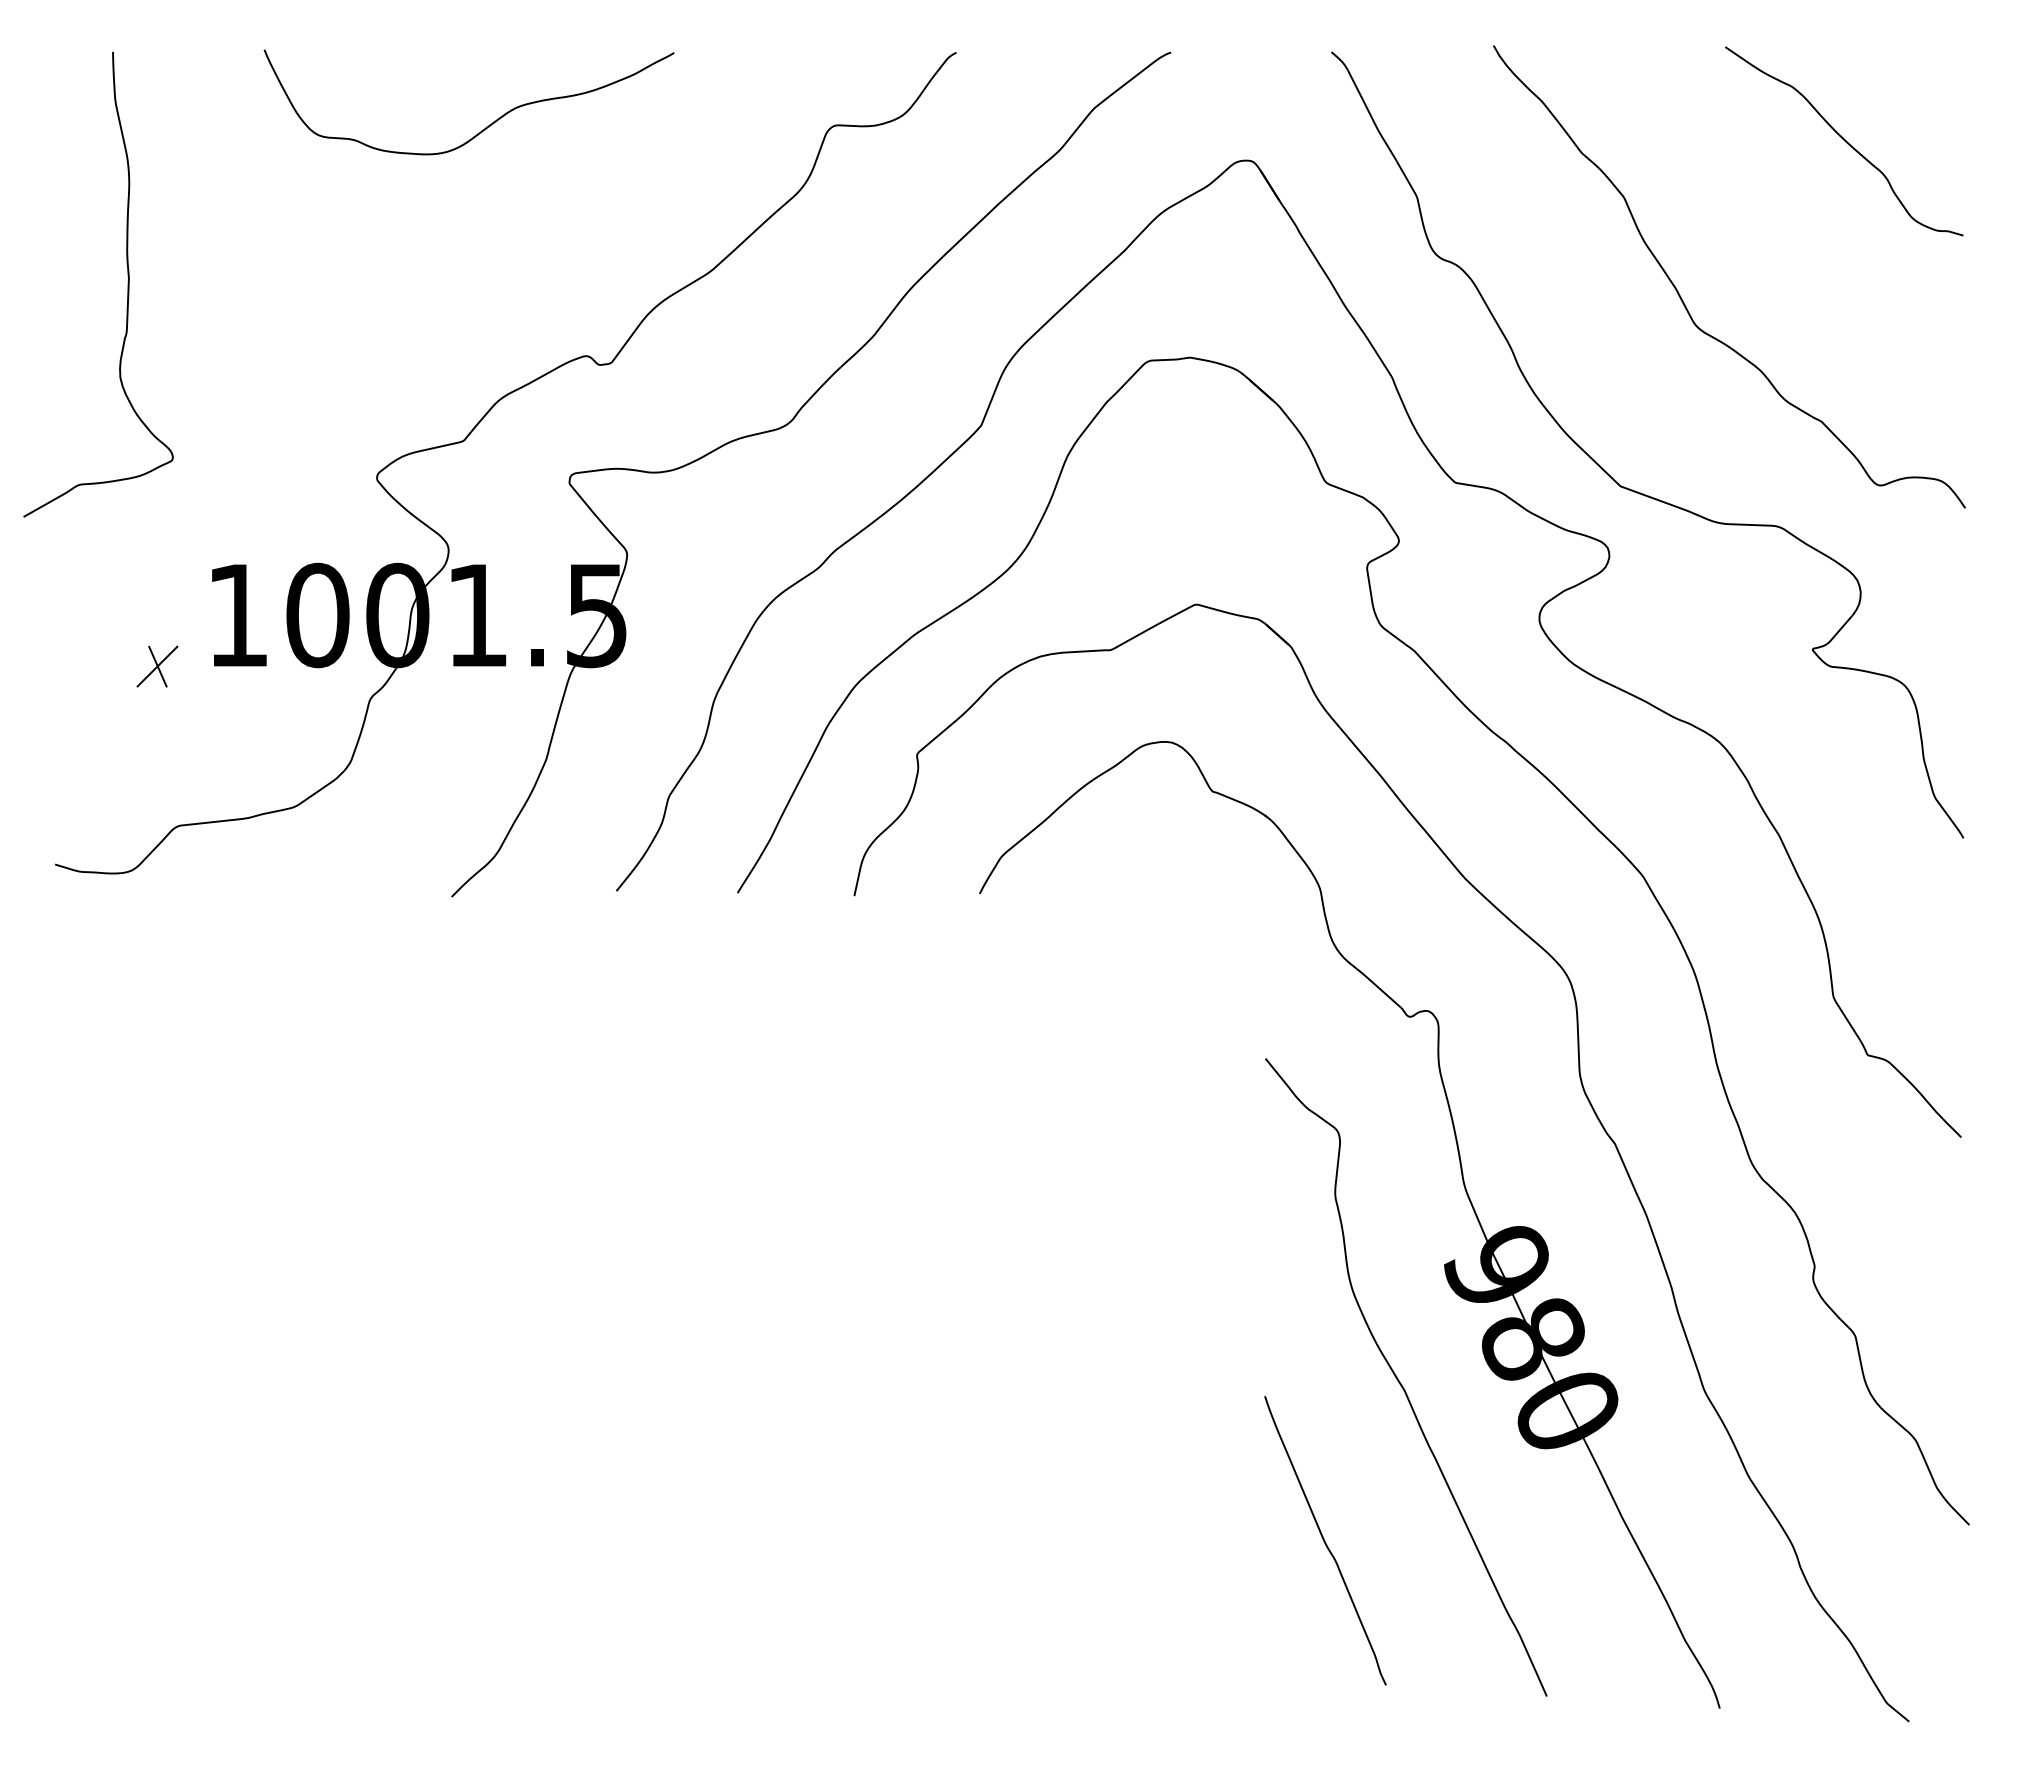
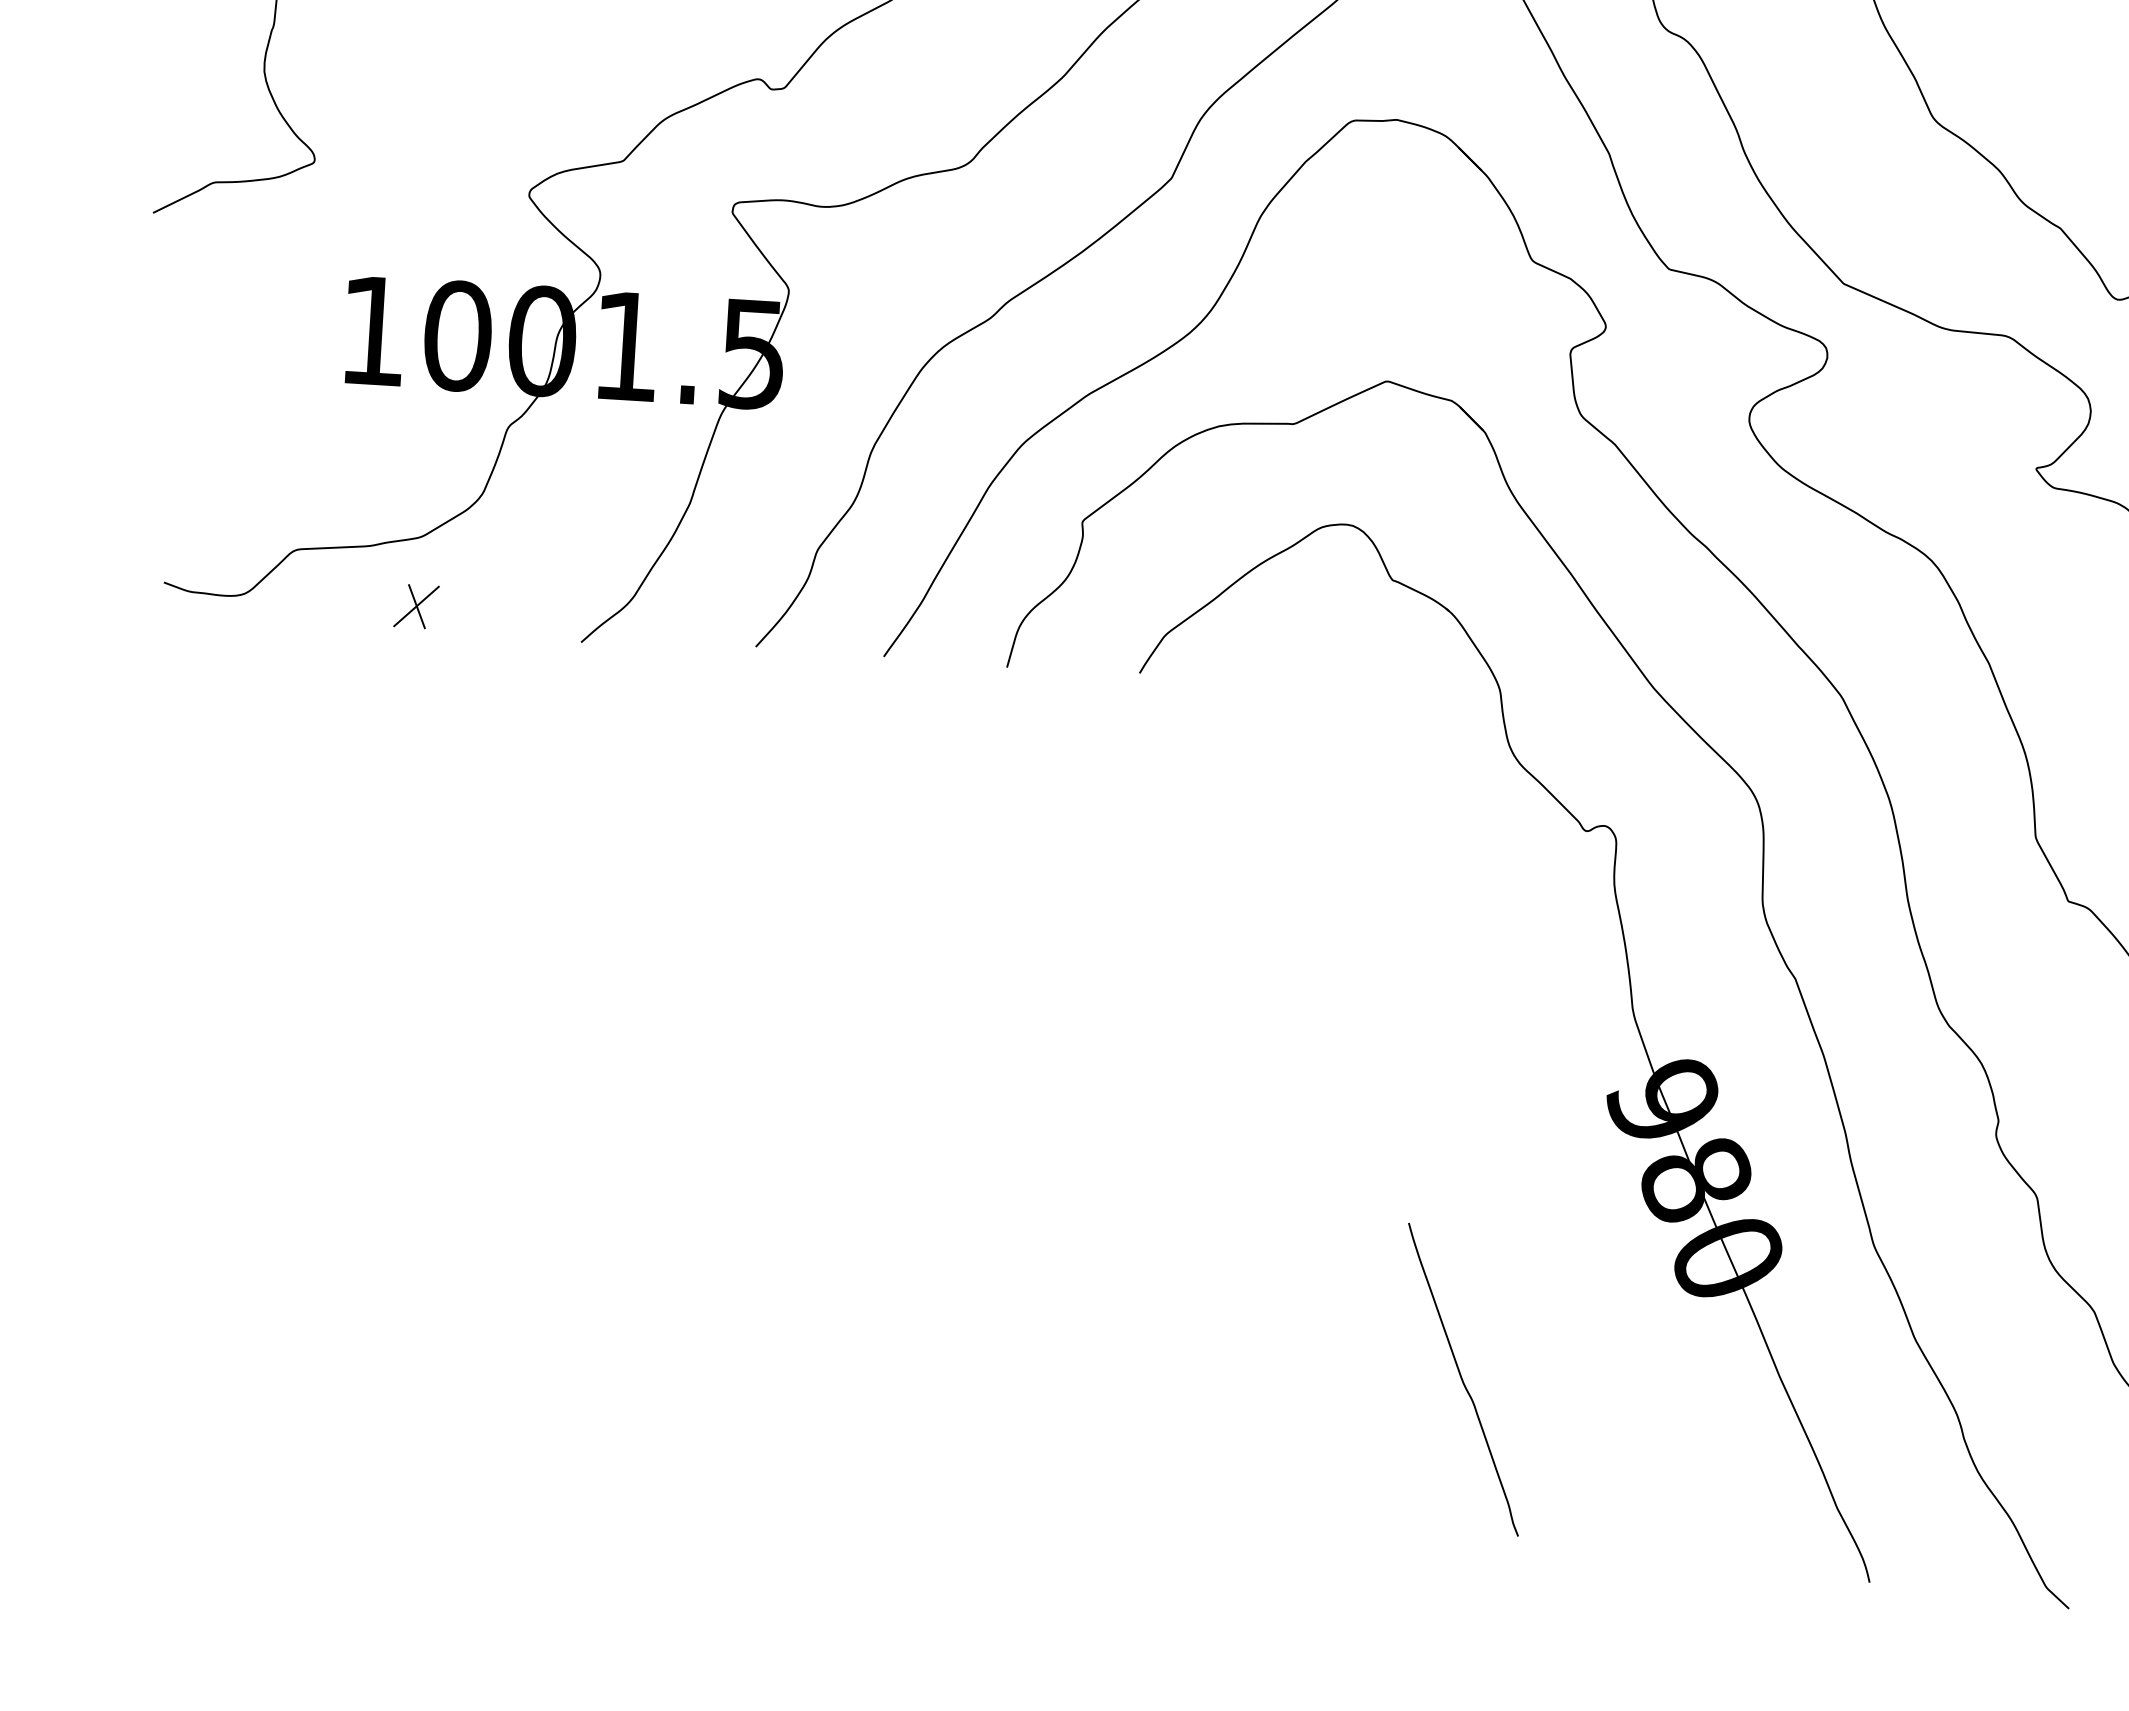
part: (157, 666) -> (416, 606), moved
curve: (1400, 1381) -> (1553, 1216), removed

